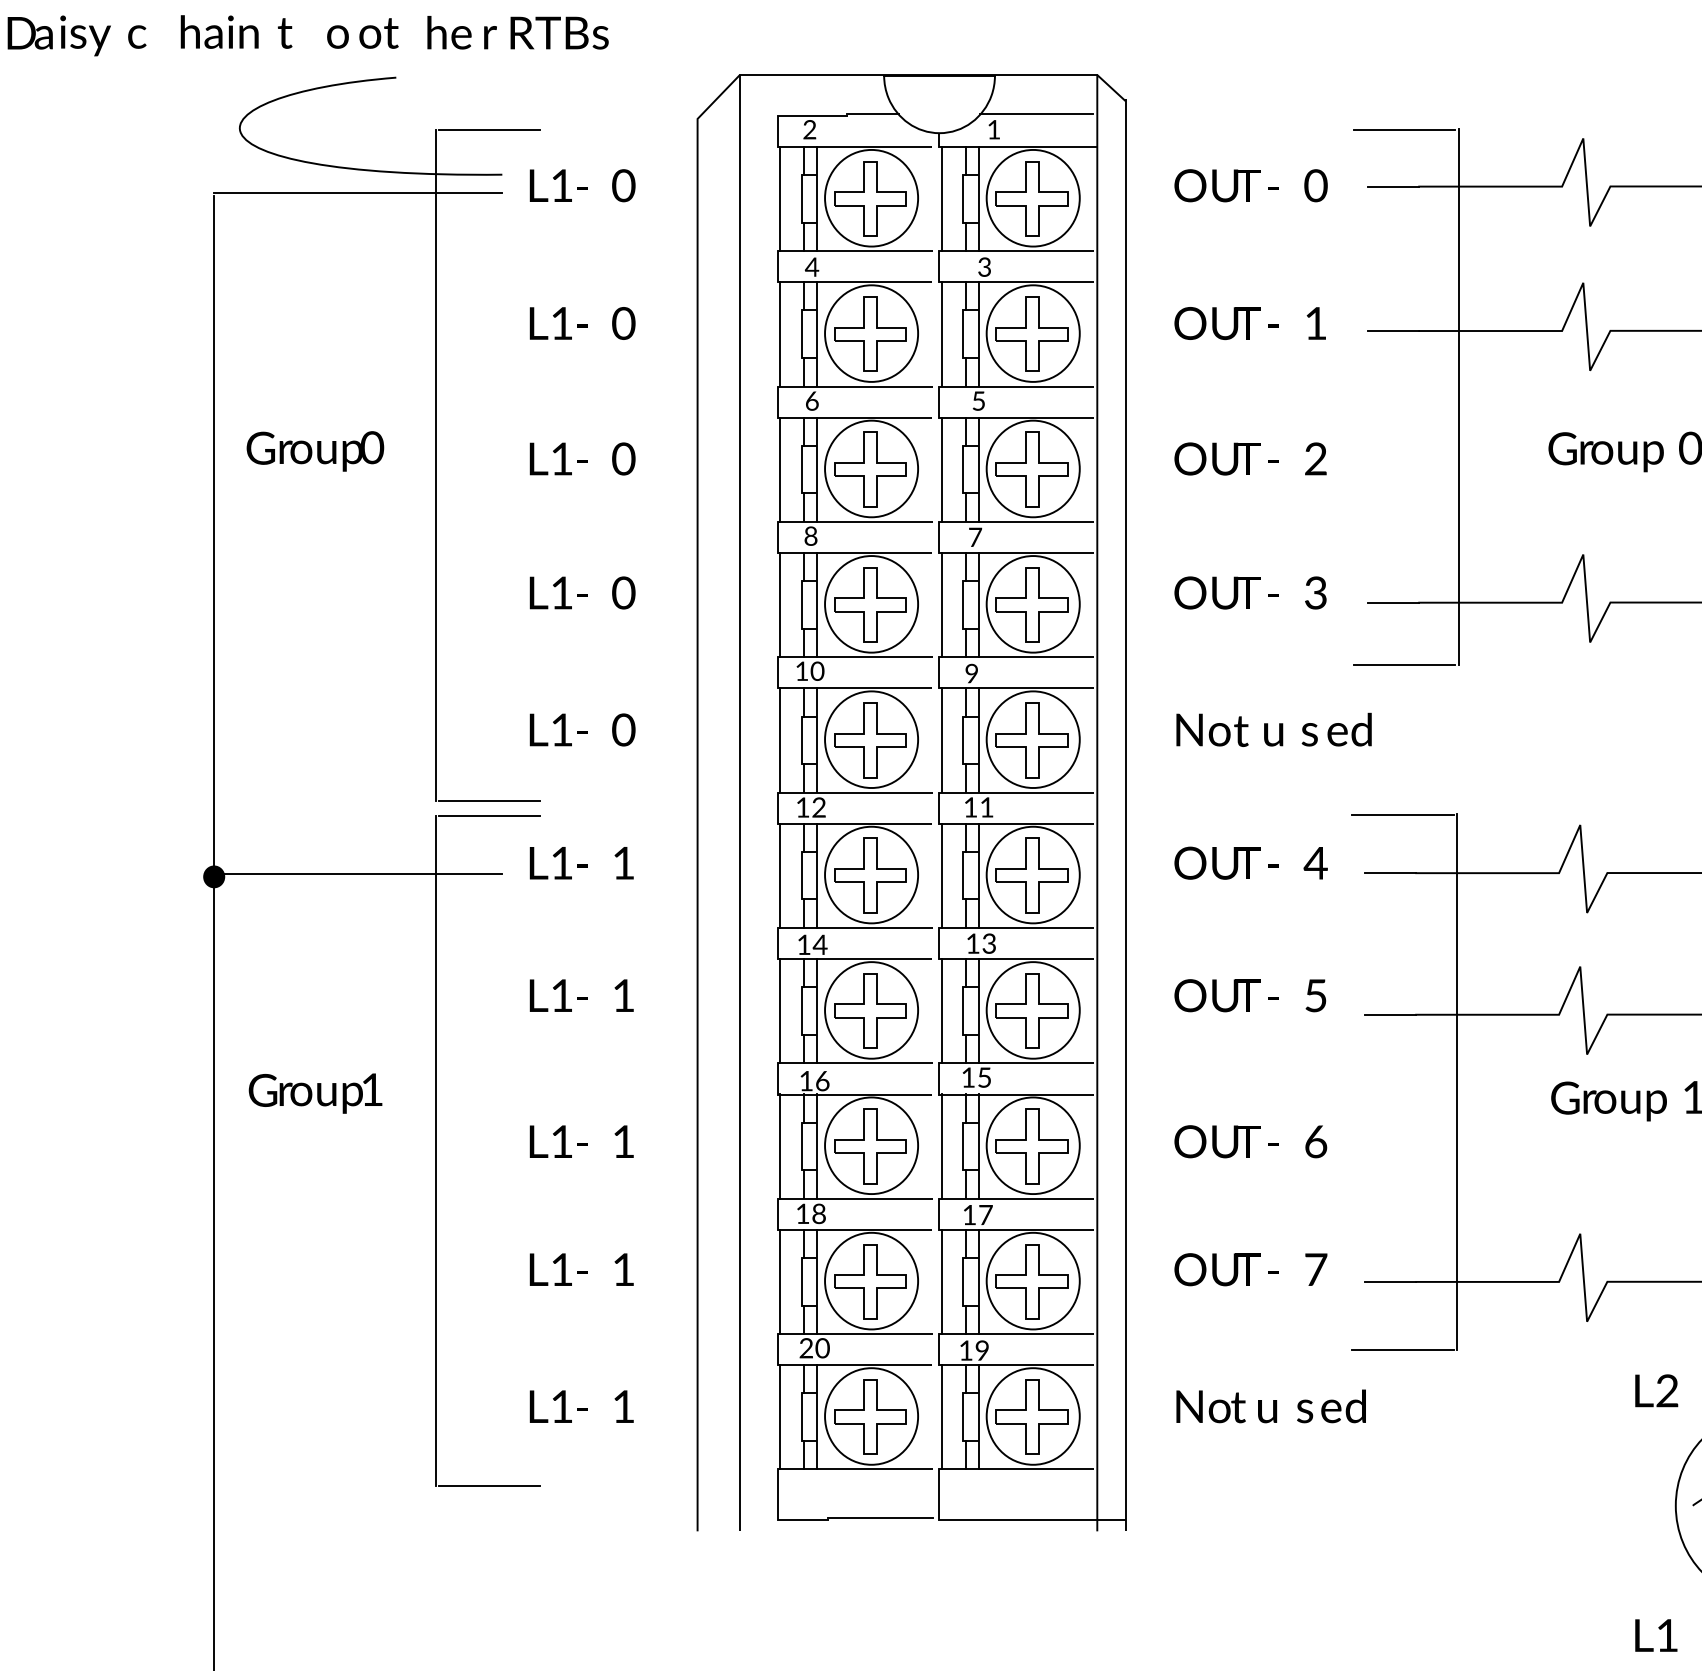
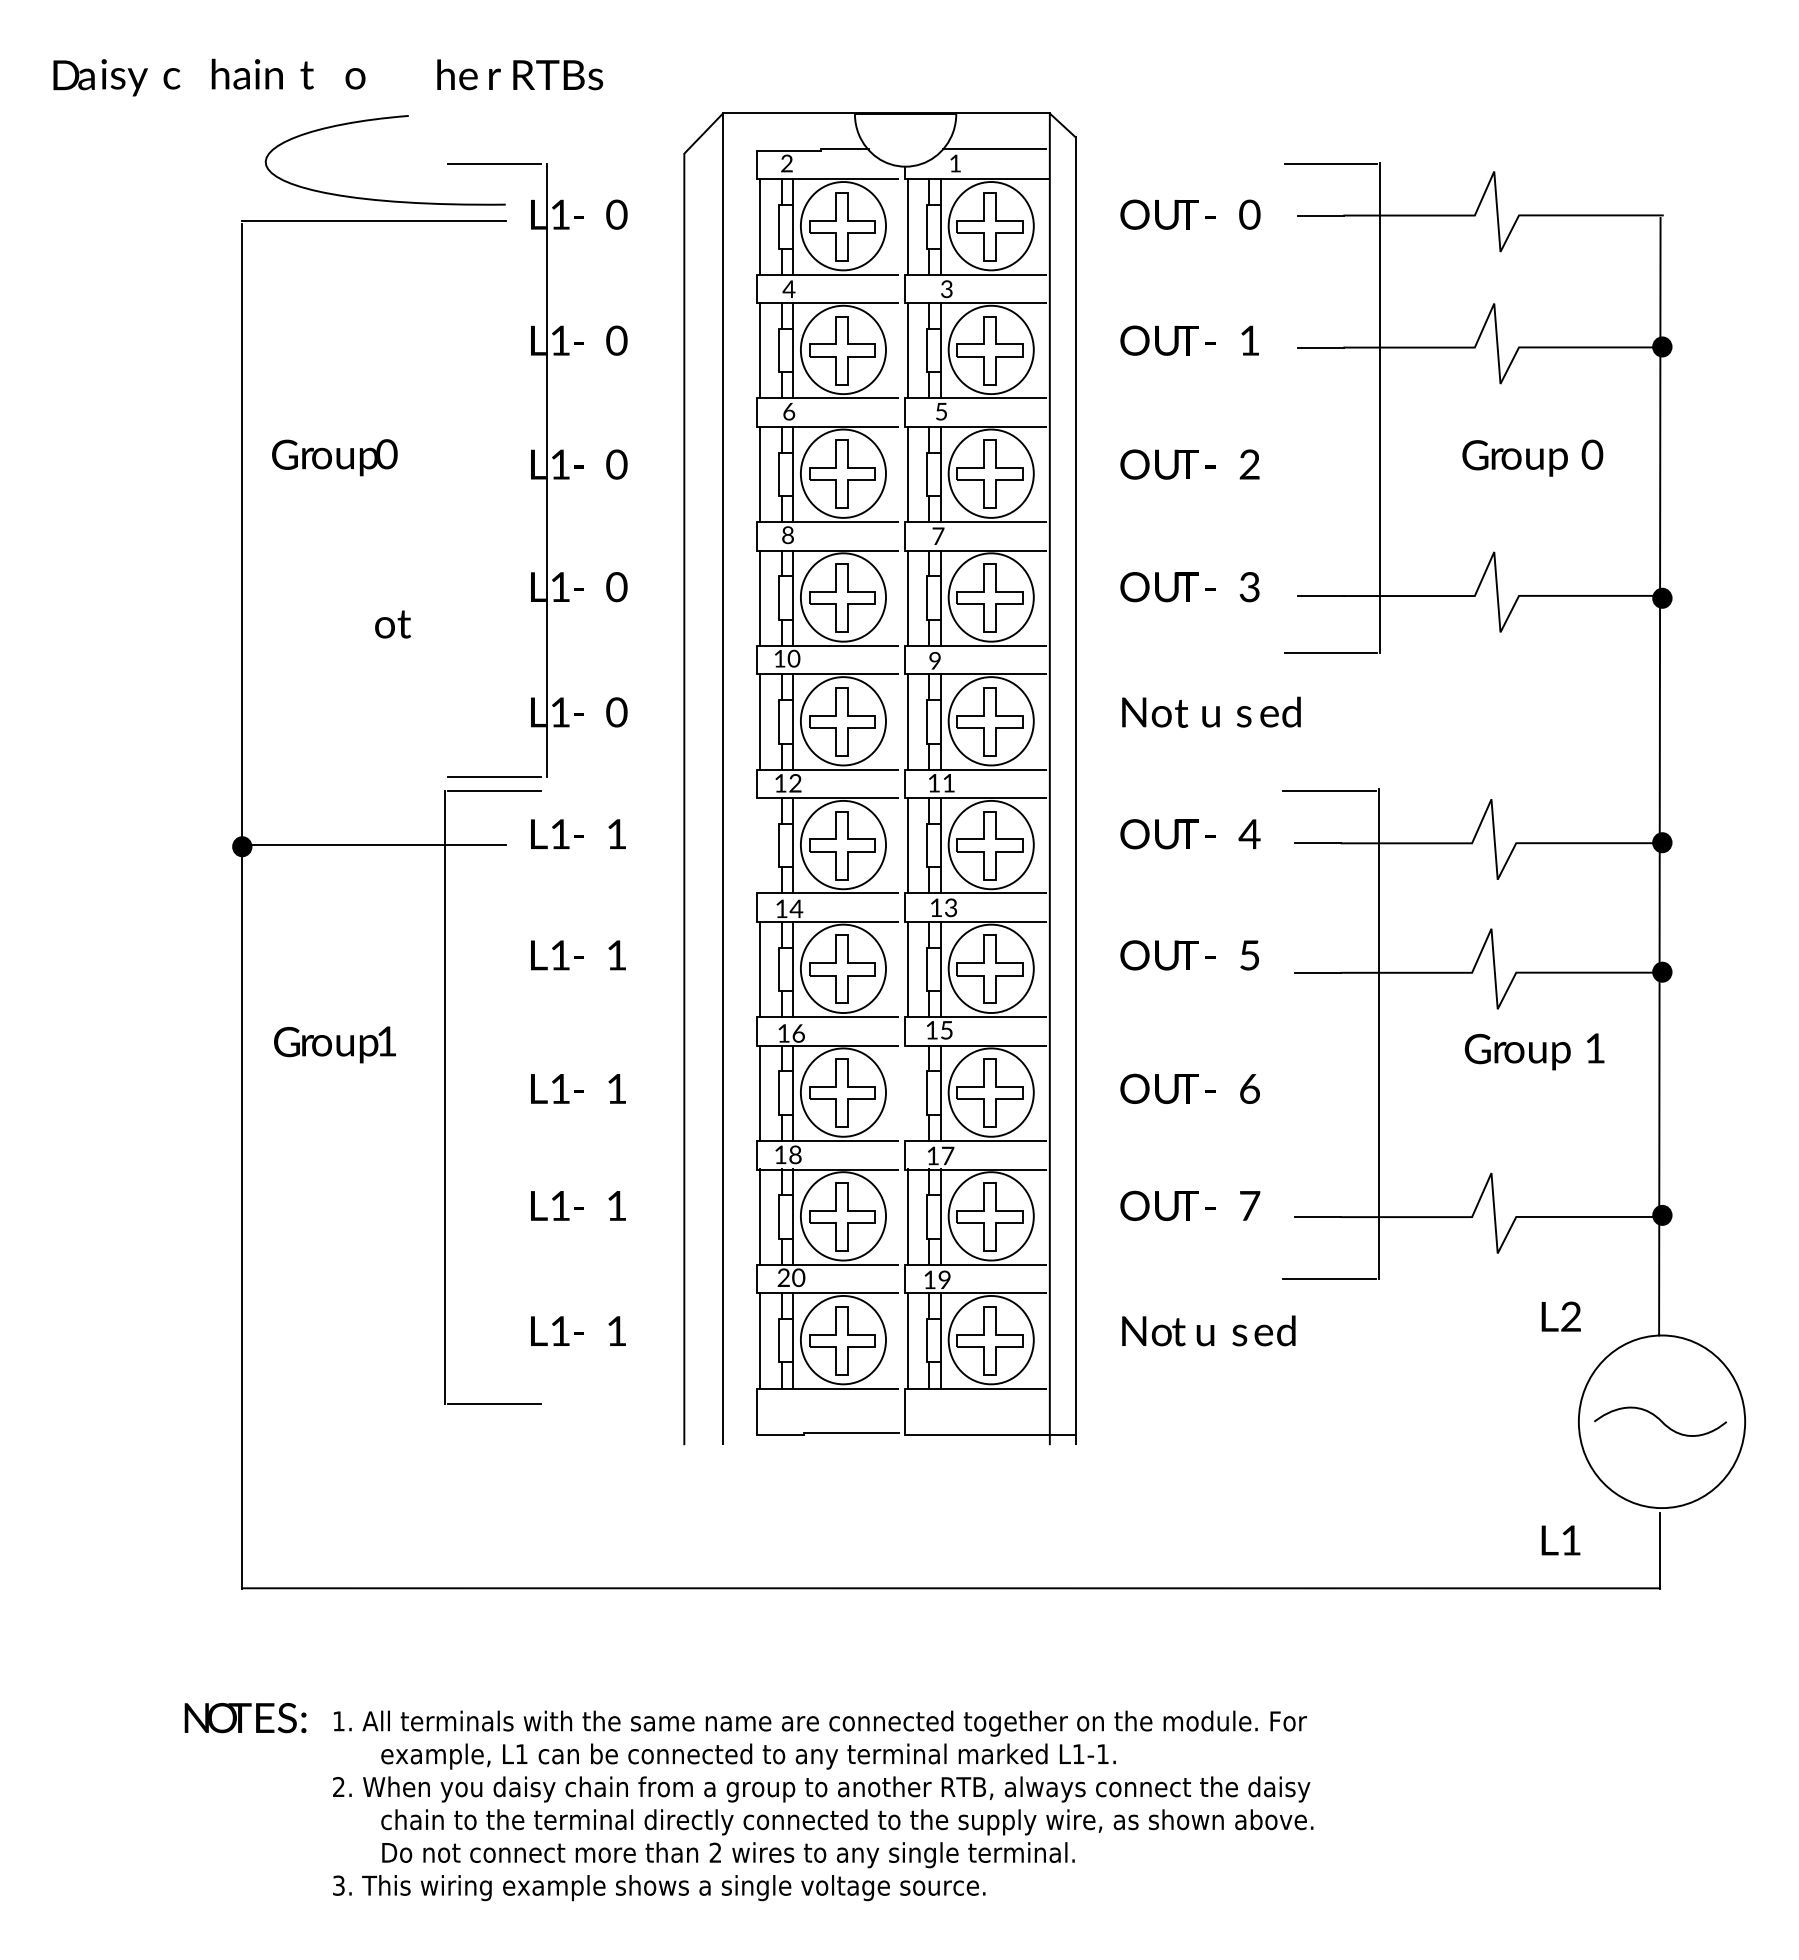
text: (378, 33) -> (392, 624), moved
line: (436, 465) -> (547, 470), moved
line: (780, 875) -> (760, 845), removed
line: (941, 1145) -> (907, 1092), removed

